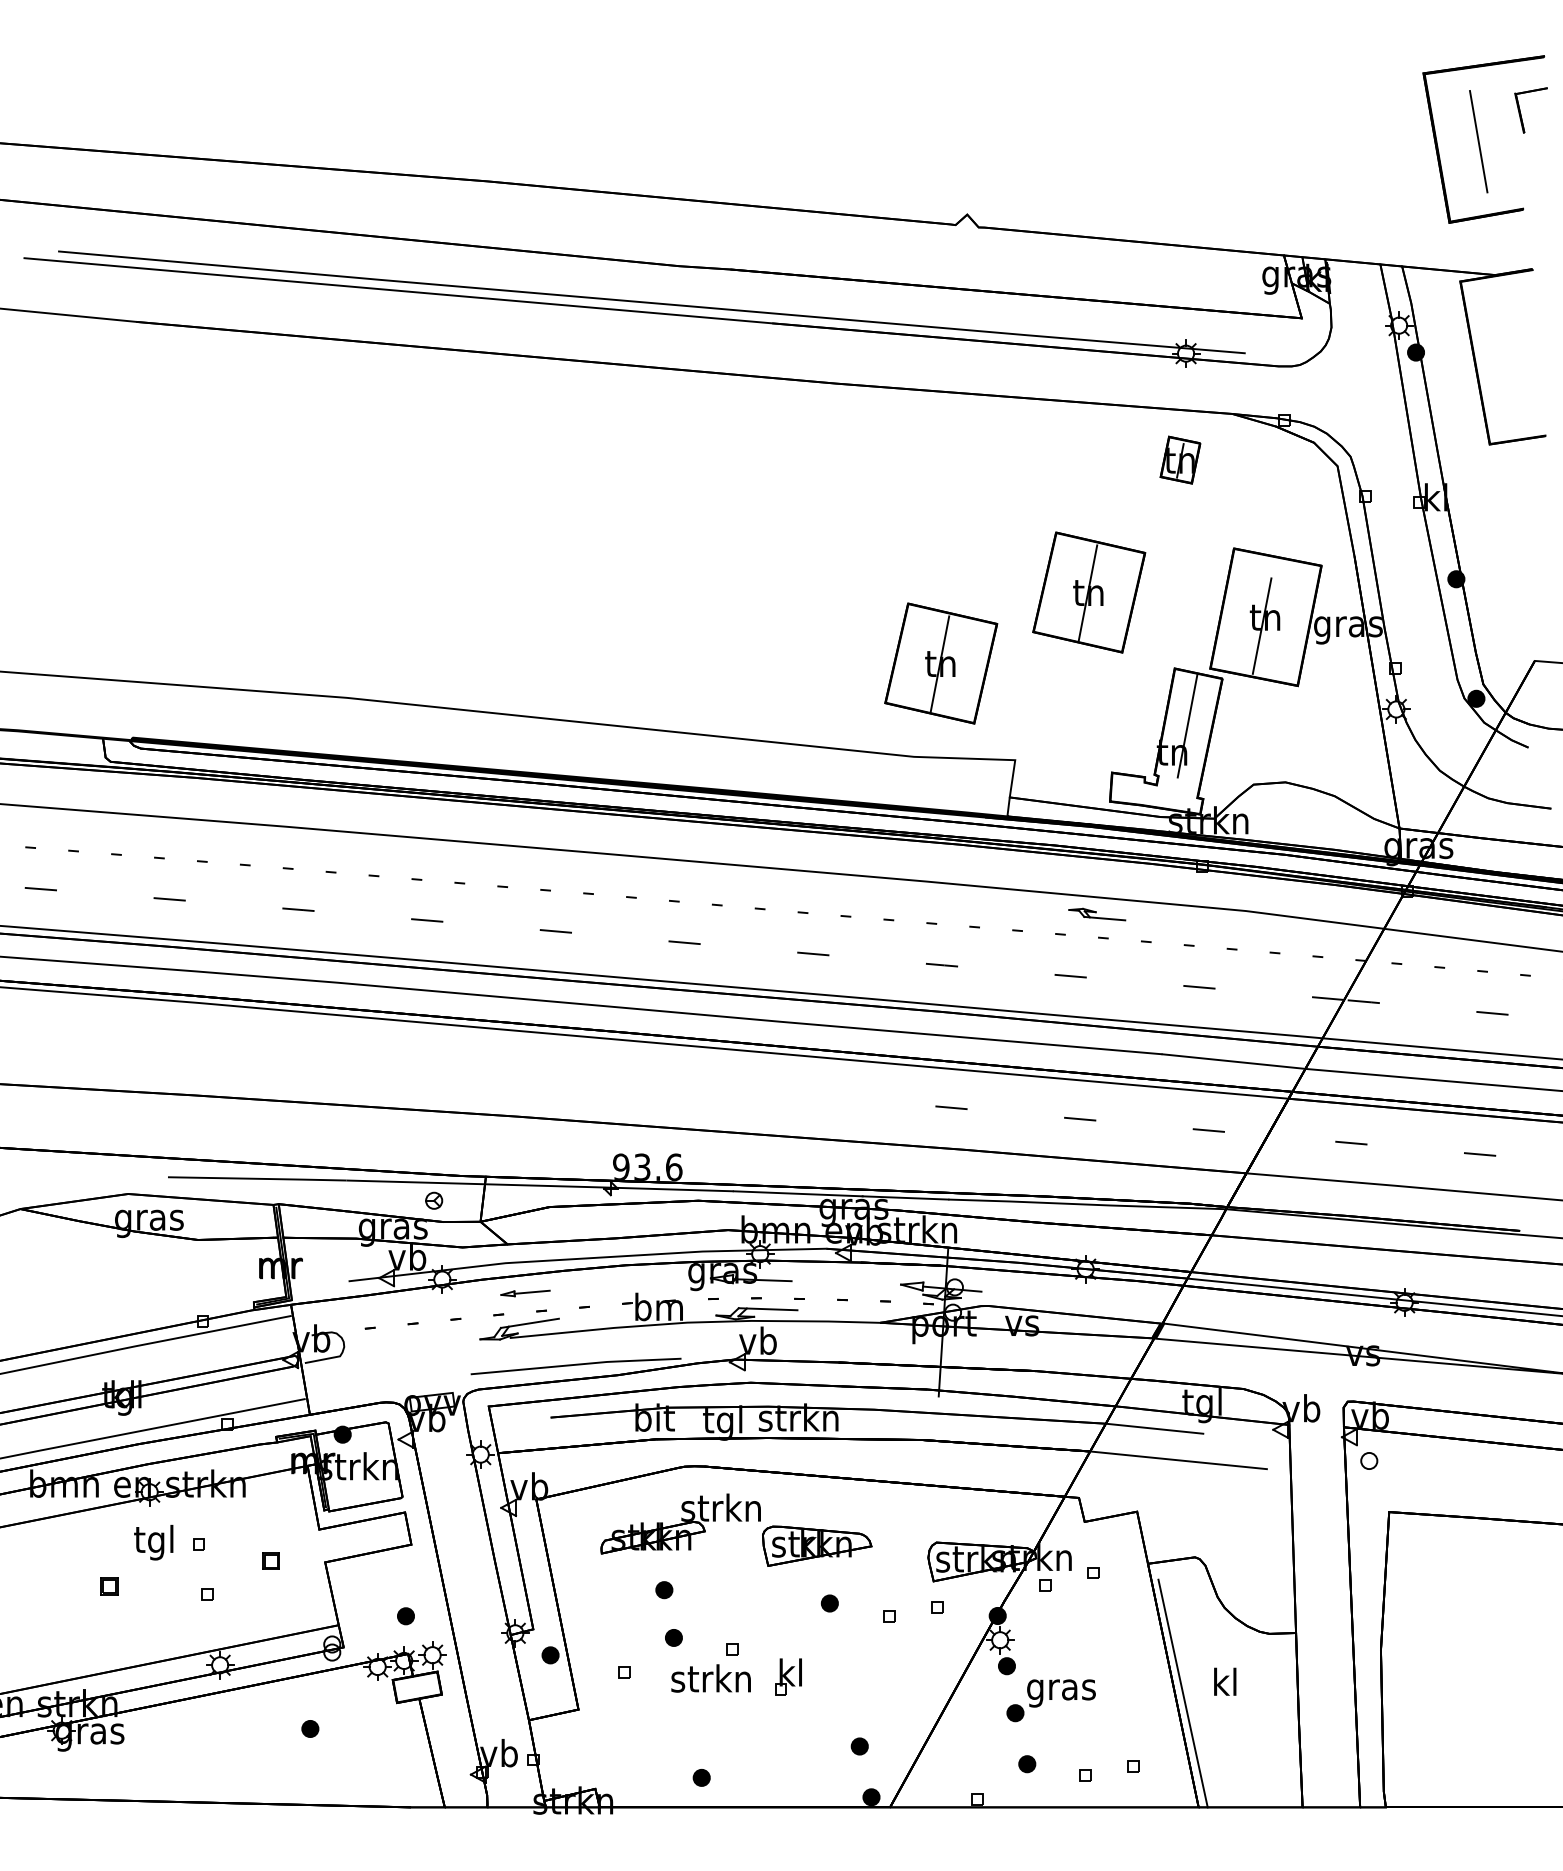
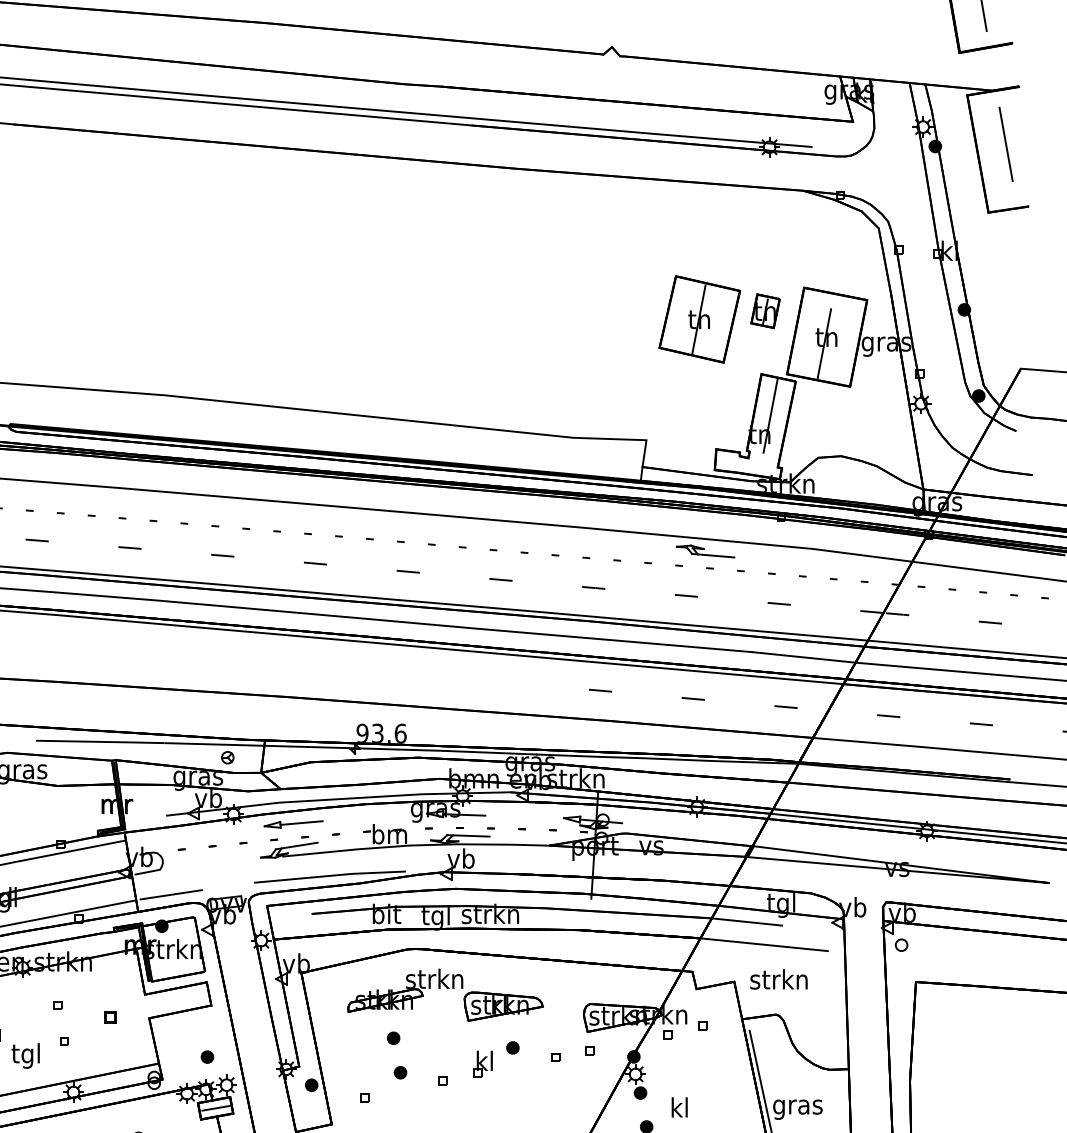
line: (1514, 349) -> (1006, 144), added
part: (1180, 459) -> (765, 310), moved
part: (941, 663) -> (593, 370), removed
part: (1097, 914) -> (705, 551), size x1.43
part: (525, 1293) -> (293, 824), size x1.67
line: (355, 1390) -> (171, 894), added
text: (153, 1542) -> (25, 1055), moved
part: (788, 1676) -> (483, 1063), moved
text: (710, 1678) -> (778, 979), moved
text: (1225, 1685) -> (798, 1107), kl -> gras
line: (417, 1687) -> (215, 1108), added
text: (1061, 1689) -> (679, 1109), gras -> kl

